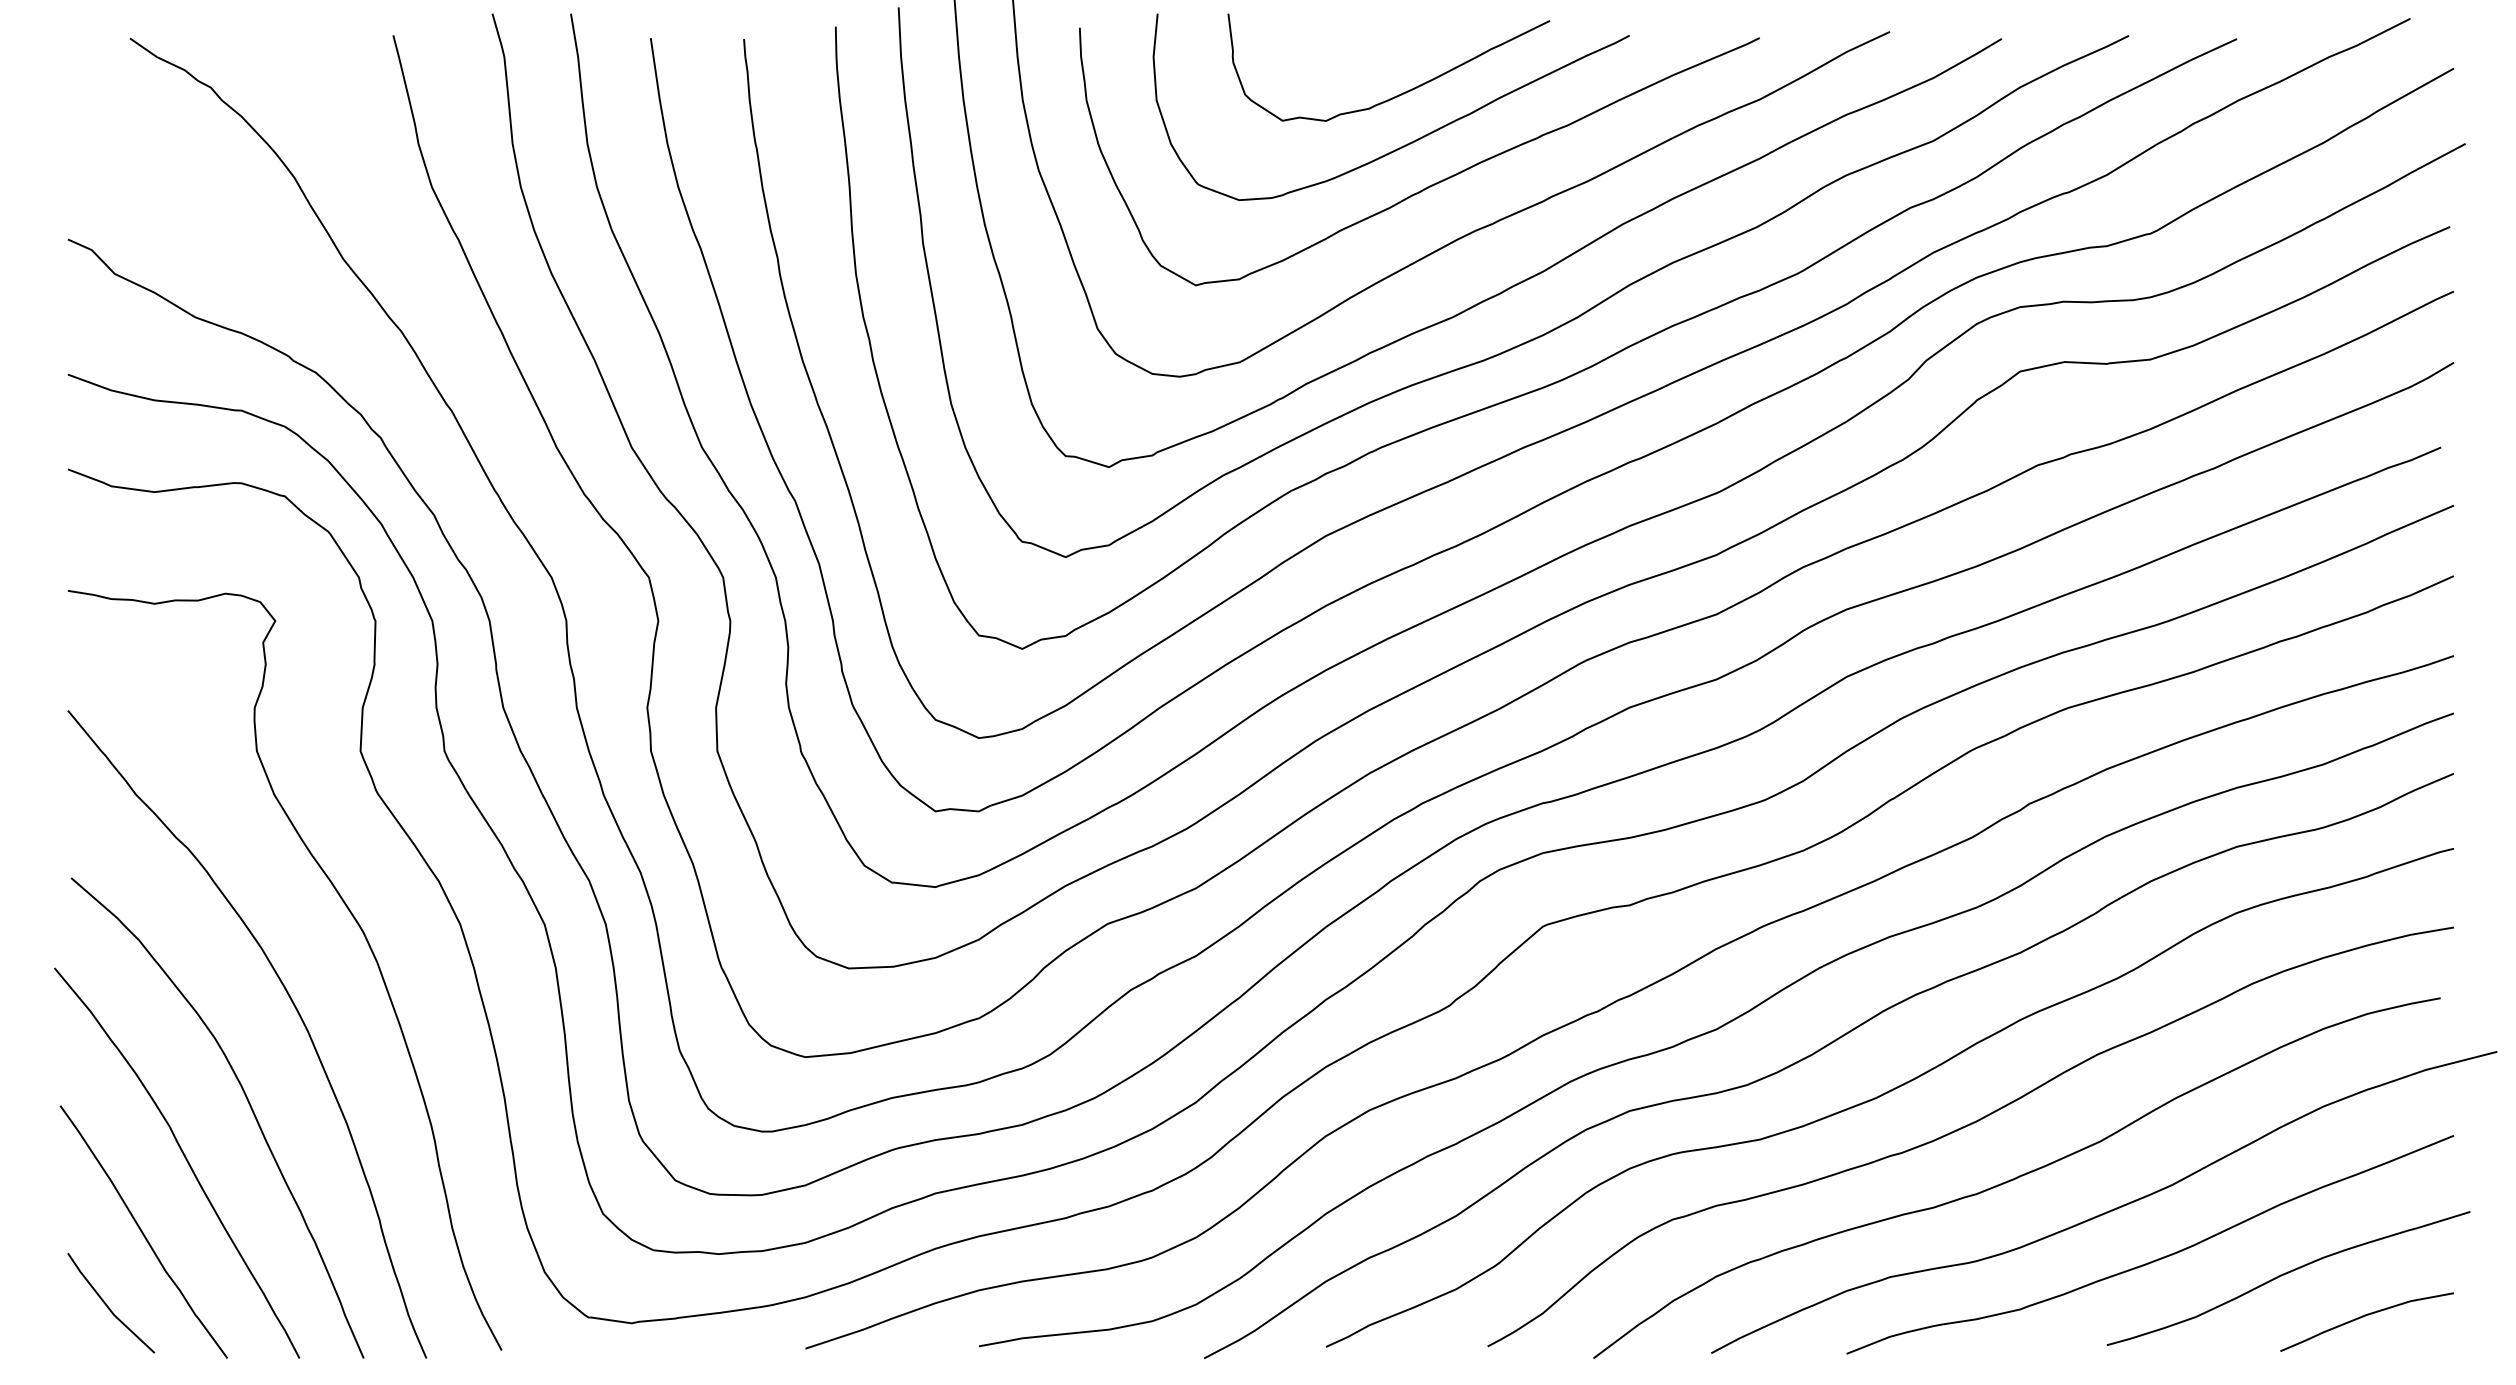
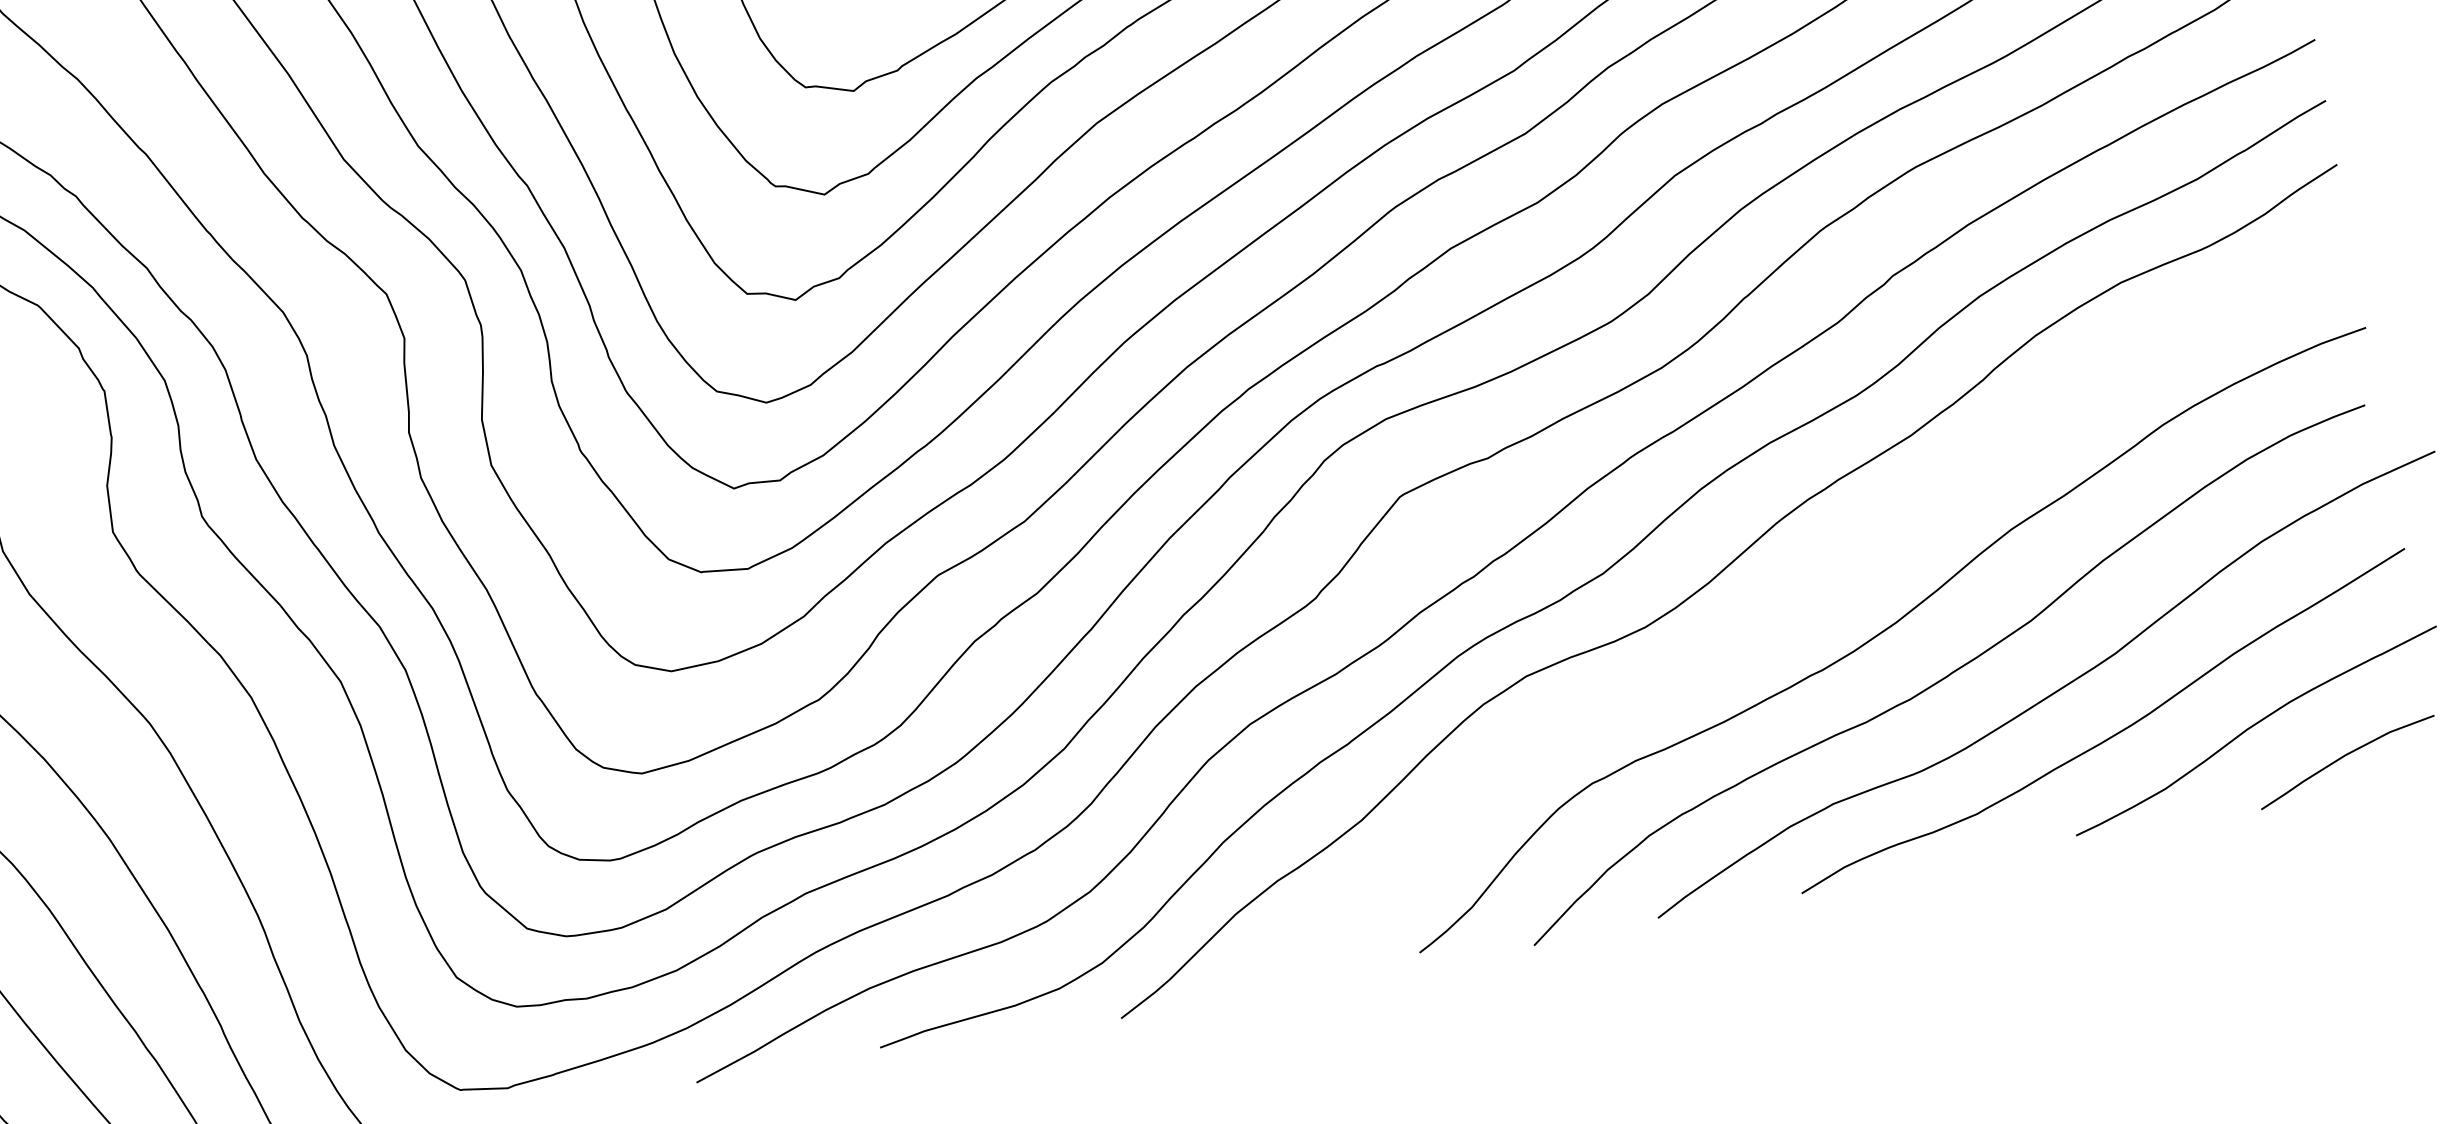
curve: (1887, 1093) -> (1796, 609), removed

